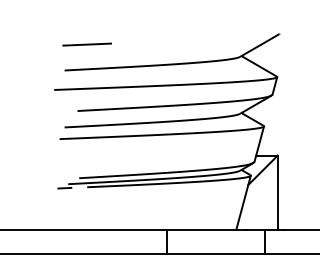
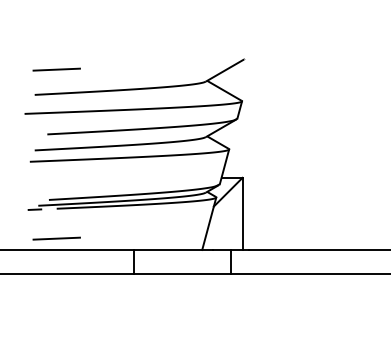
line: (86, 217) -> (56, 238), added

